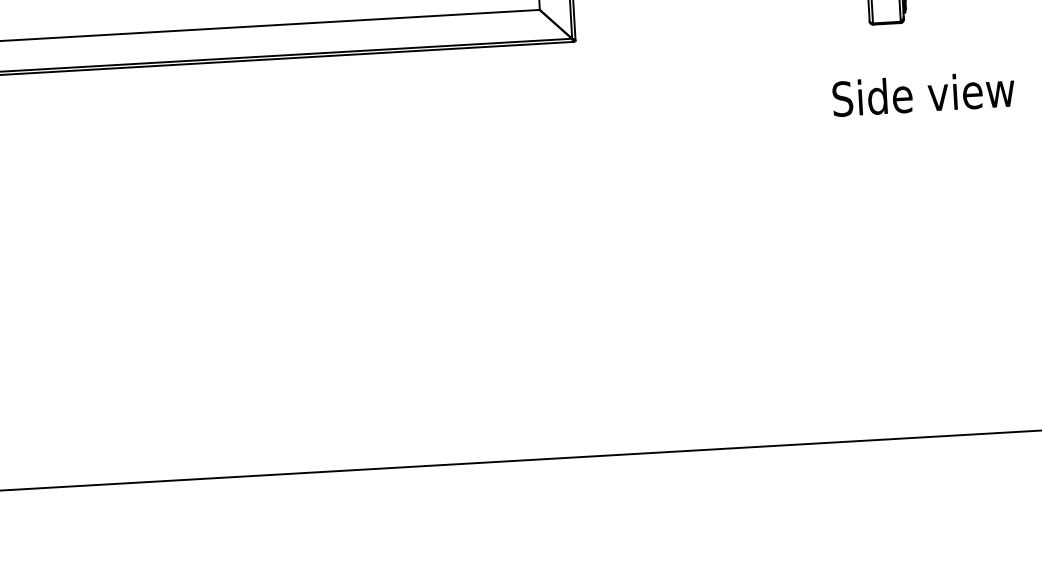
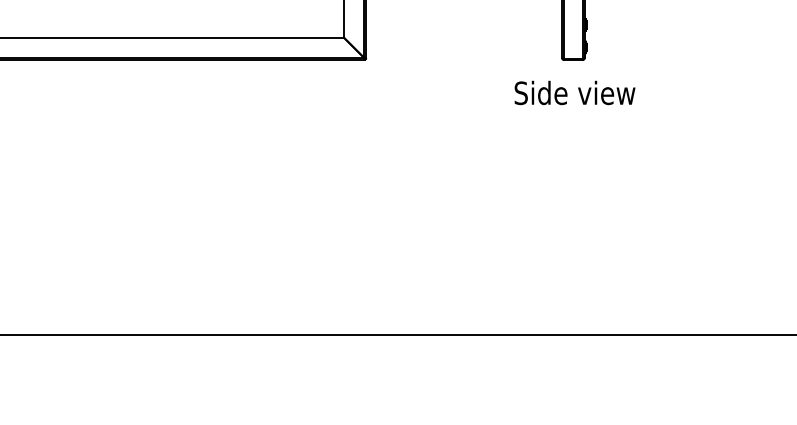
text: (922, 93) -> (574, 92), moved

